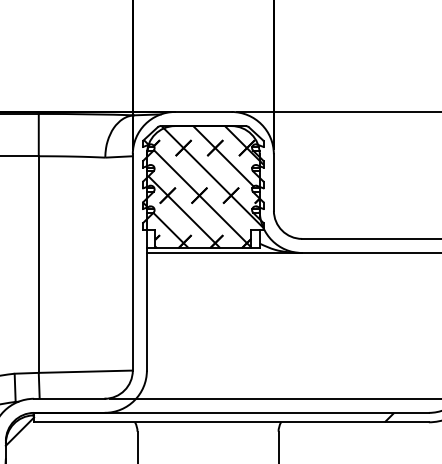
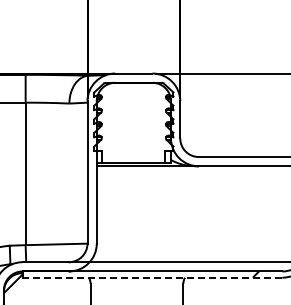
hatch: (202, 186) -> (133, 122), removed
line: (231, 422) -> (152, 277), solid -> dashed

